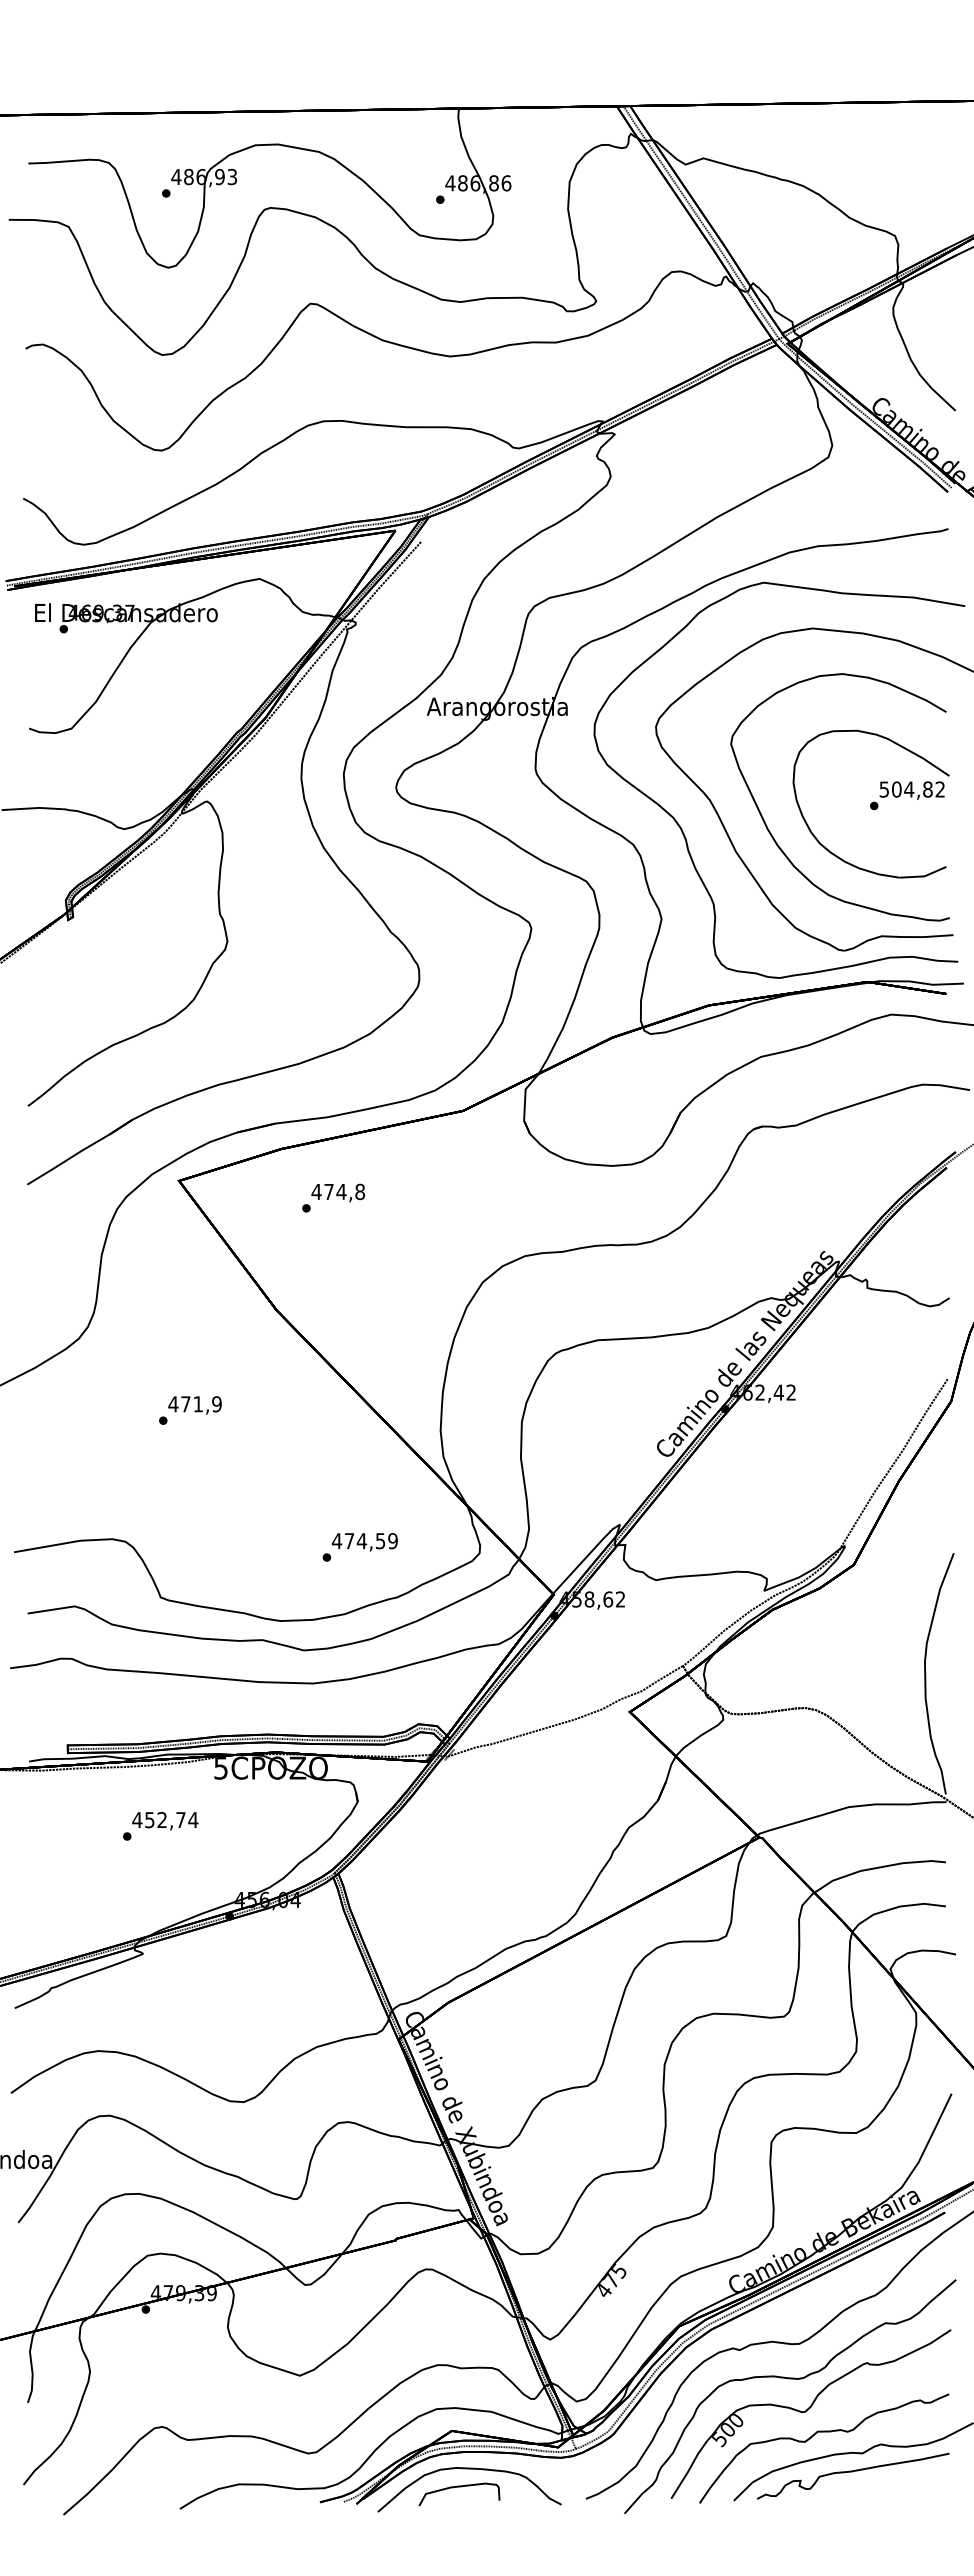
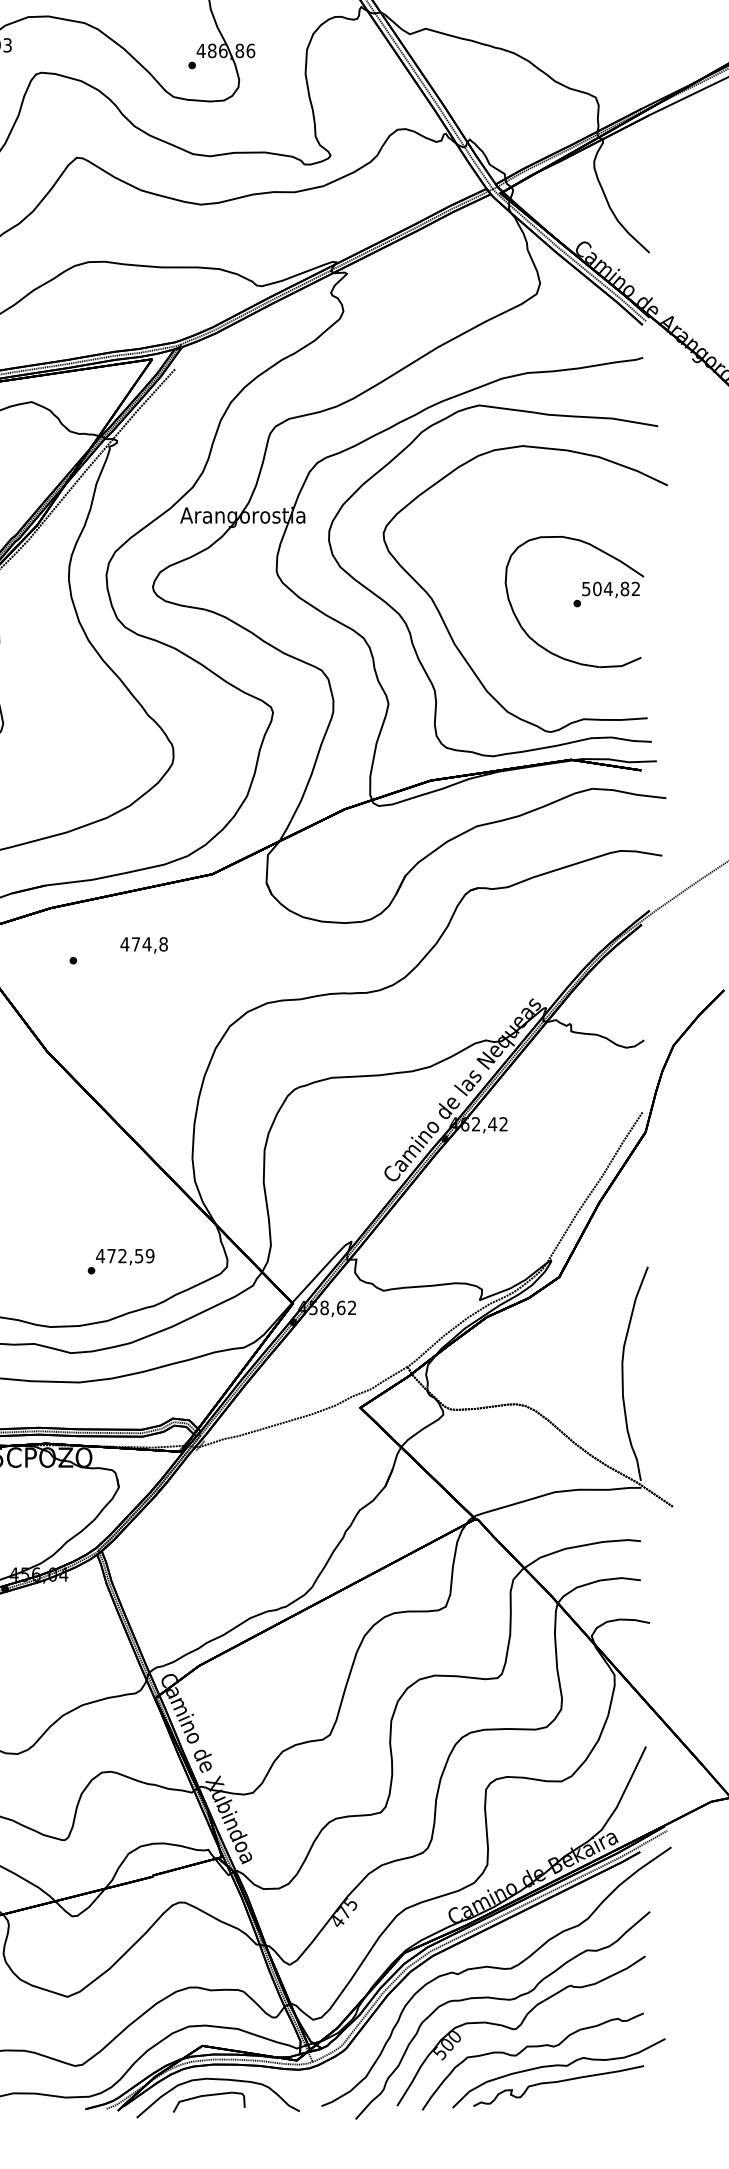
part: (775, 839) -> (489, 633), removed
text: (337, 1192) -> (143, 944), moved
text: (361, 1540) -> (122, 1255), 474,59 -> 472,59

